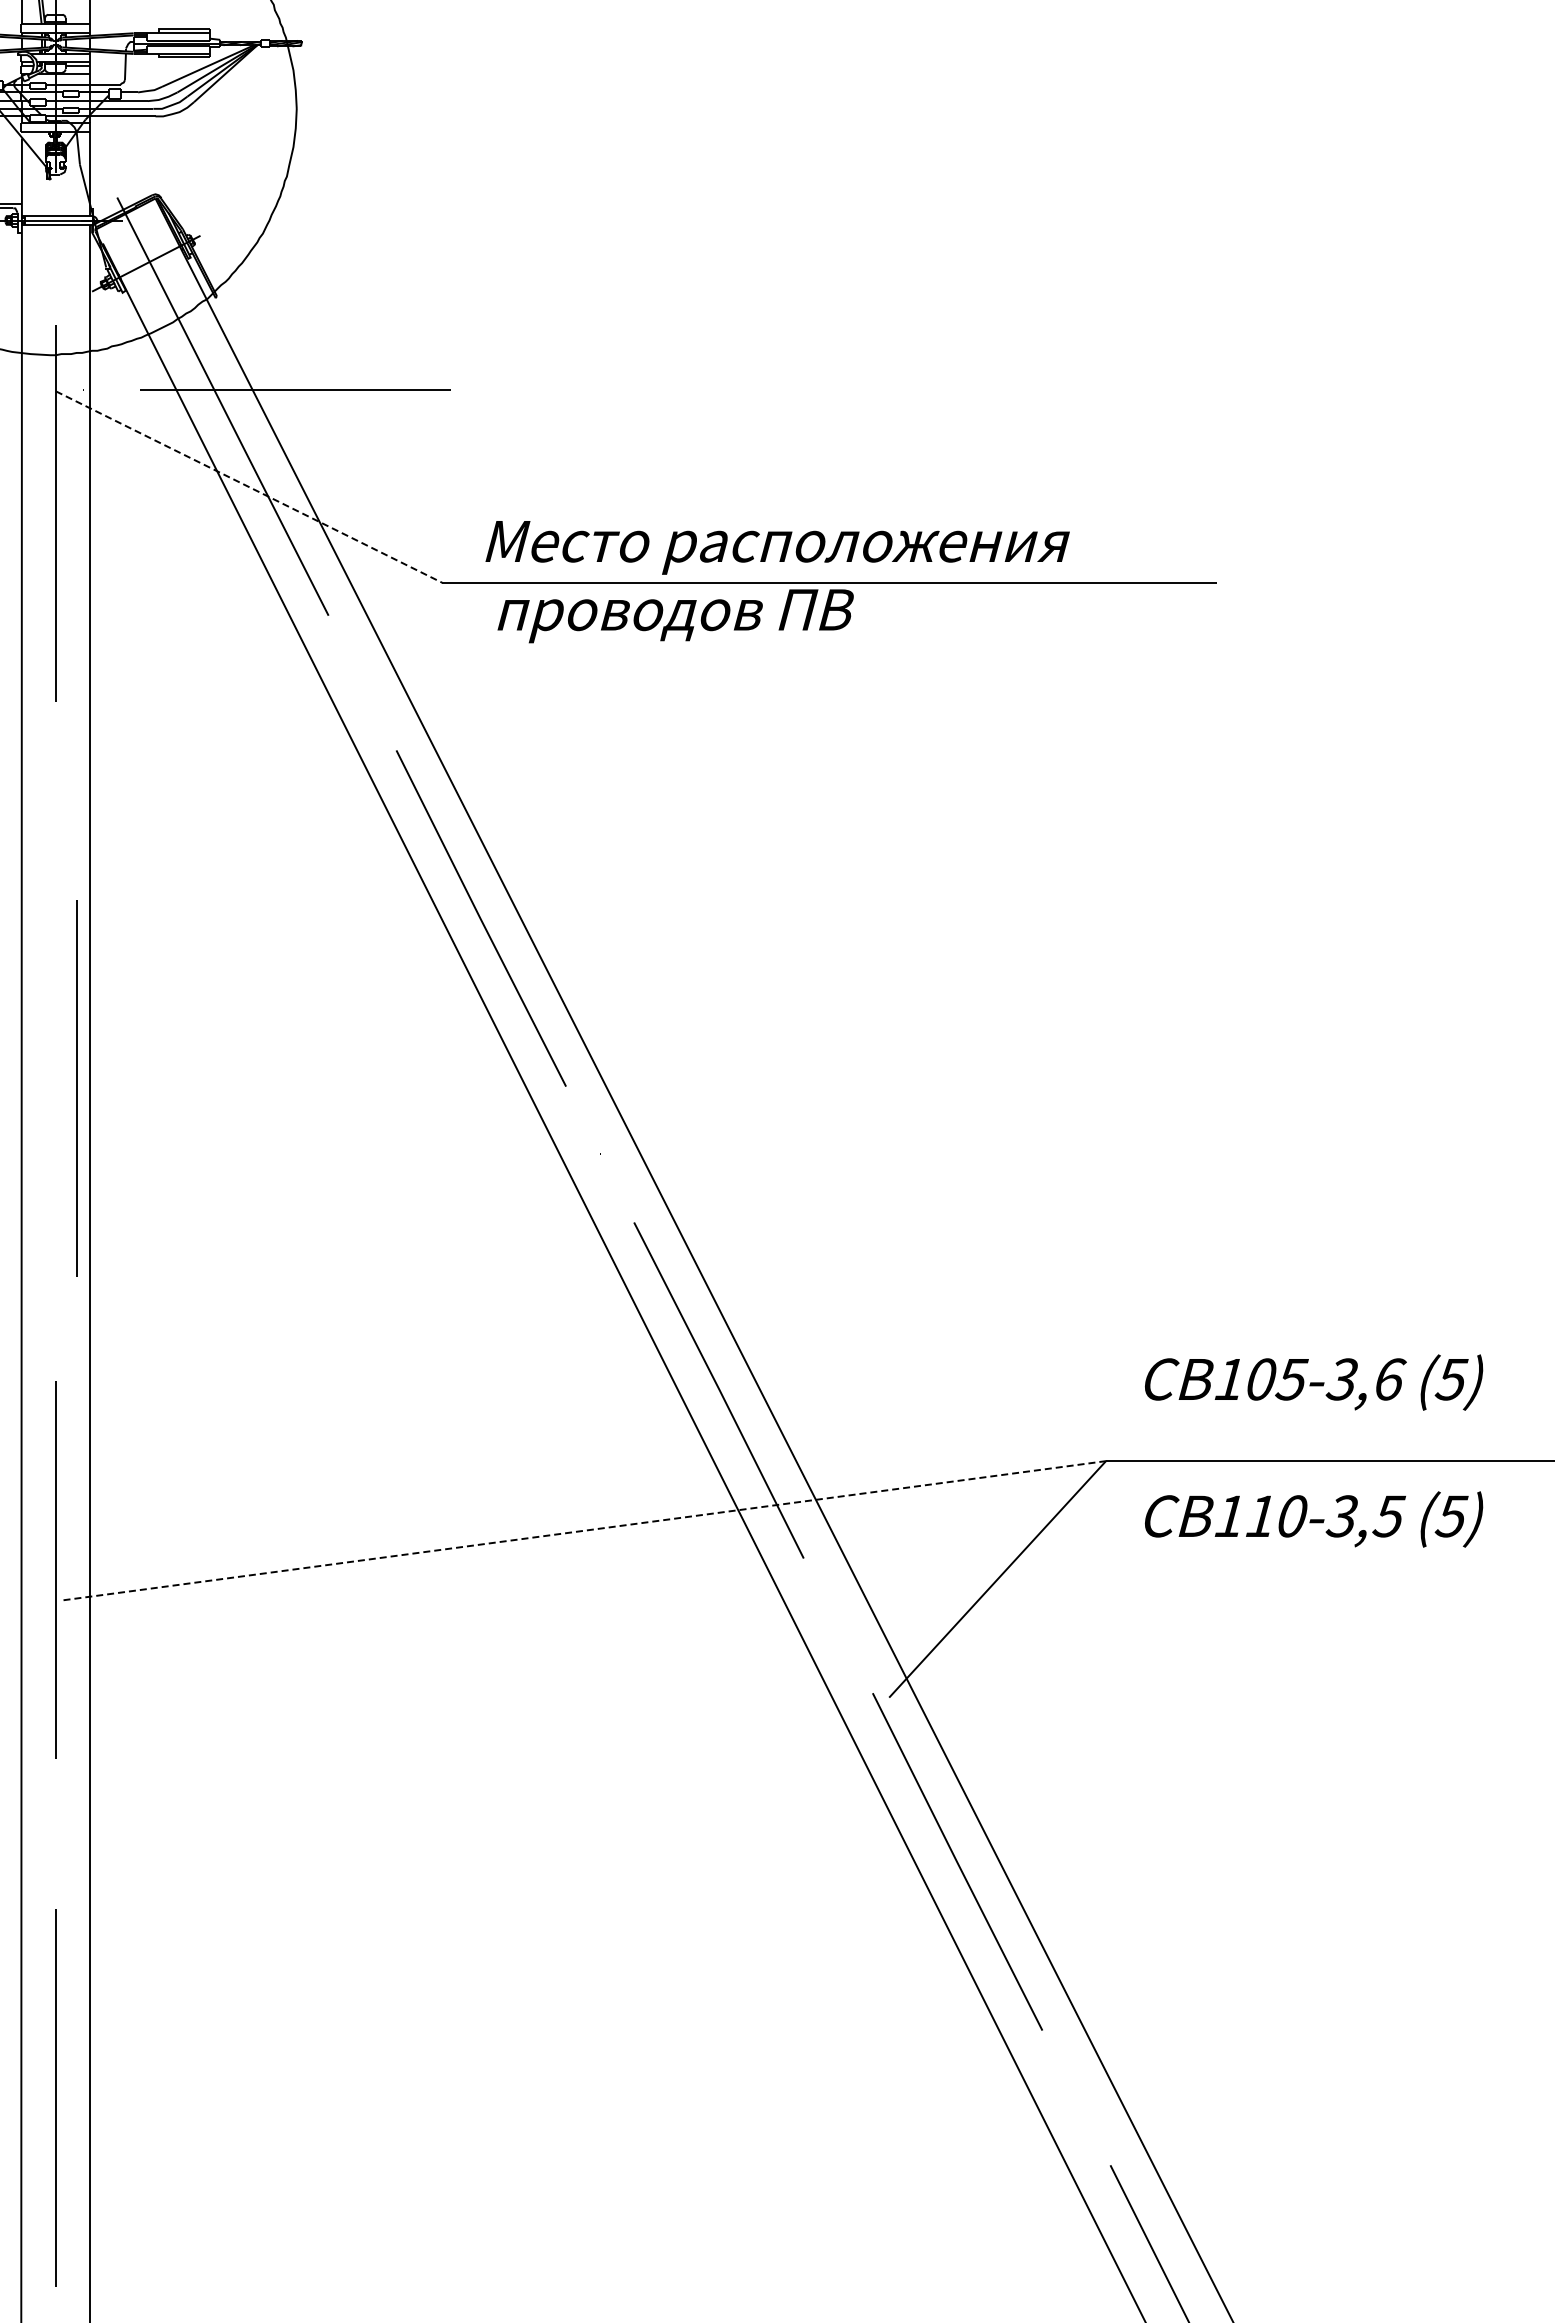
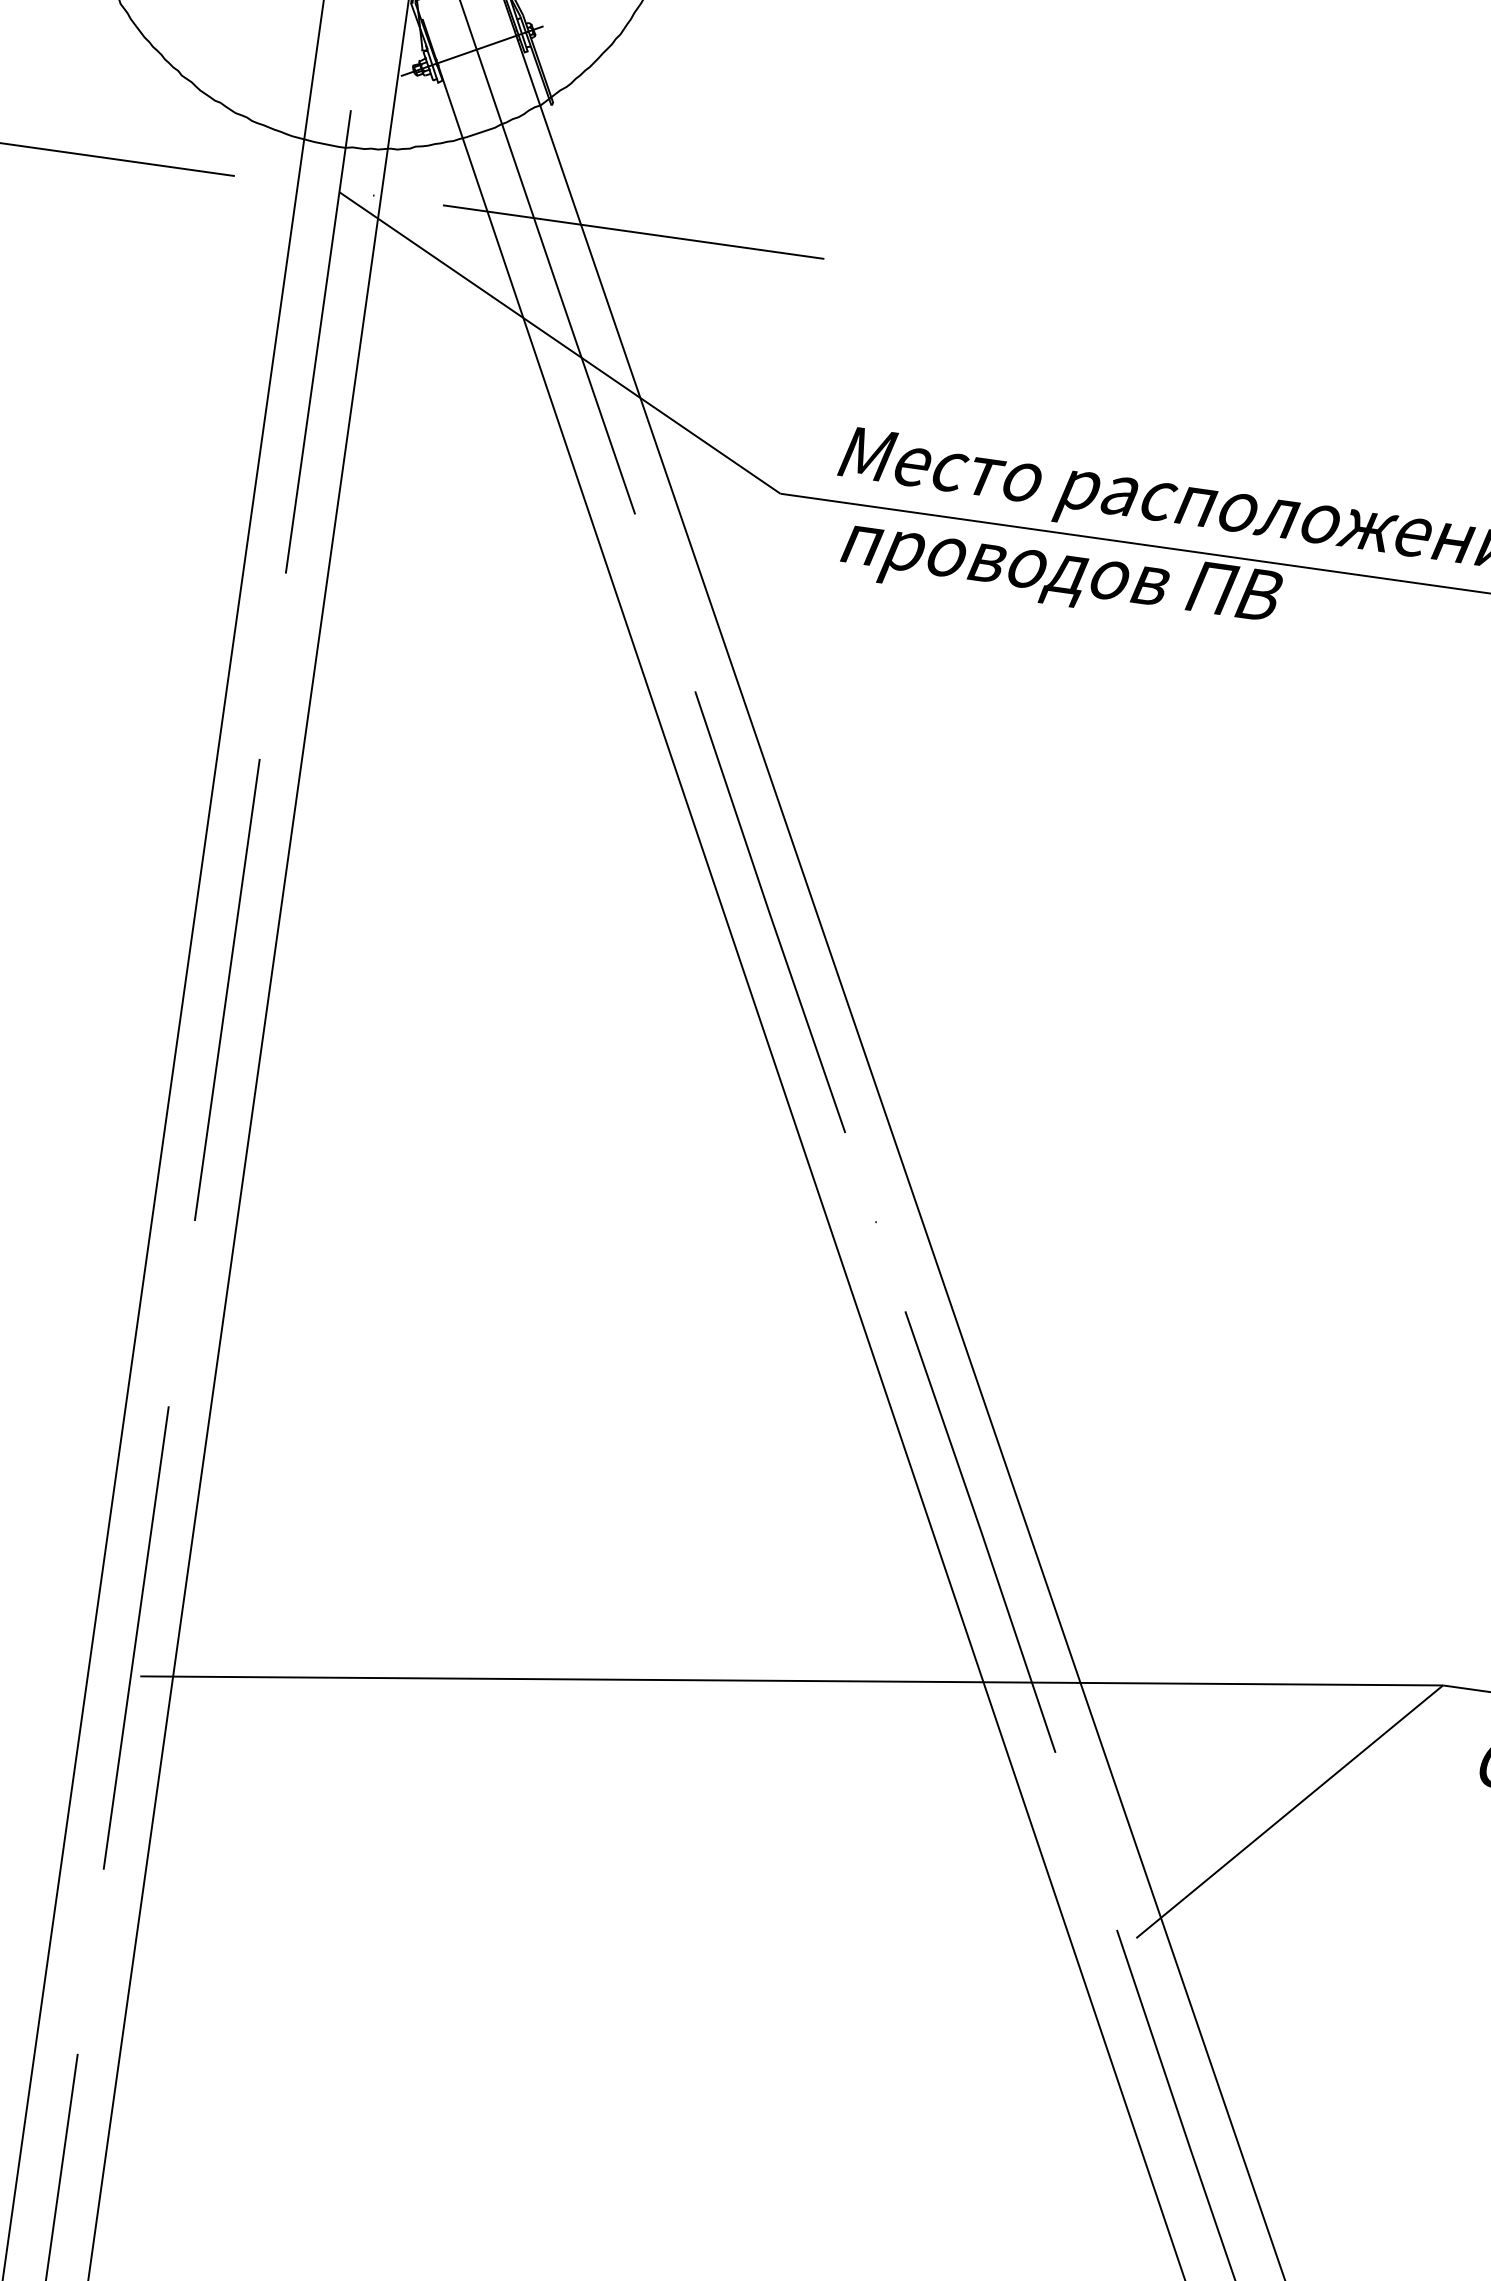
line: (249, 487) -> (560, 343), dashed -> solid
line: (76, 1088) -> (226, 989), moved
line: (584, 1530) -> (791, 1680), dashed -> solid

